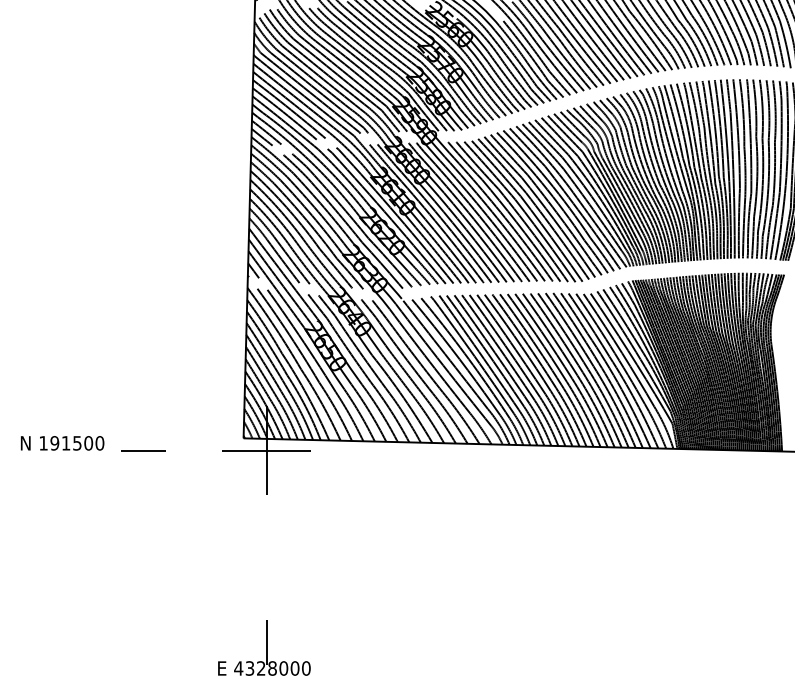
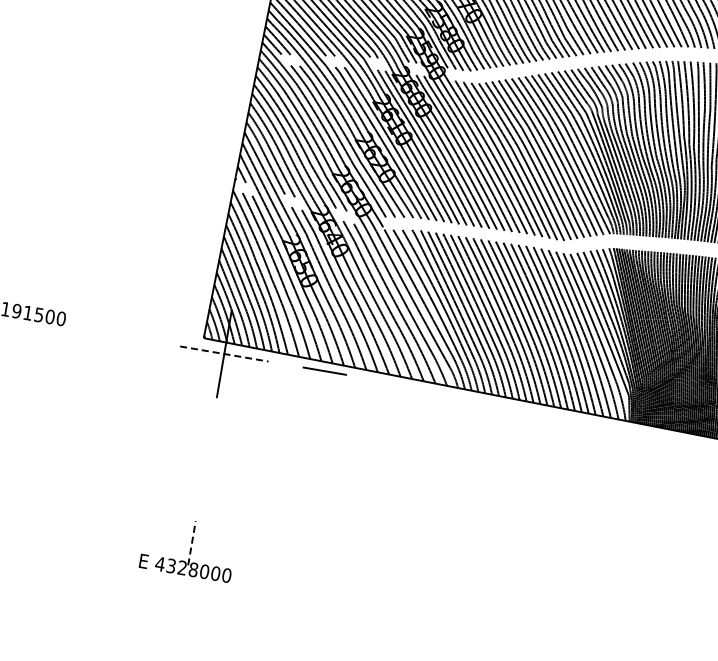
line: (143, 450) -> (324, 371), moved
line: (266, 450) -> (224, 353), solid -> dashed
line: (266, 641) -> (192, 542), solid -> dashed

